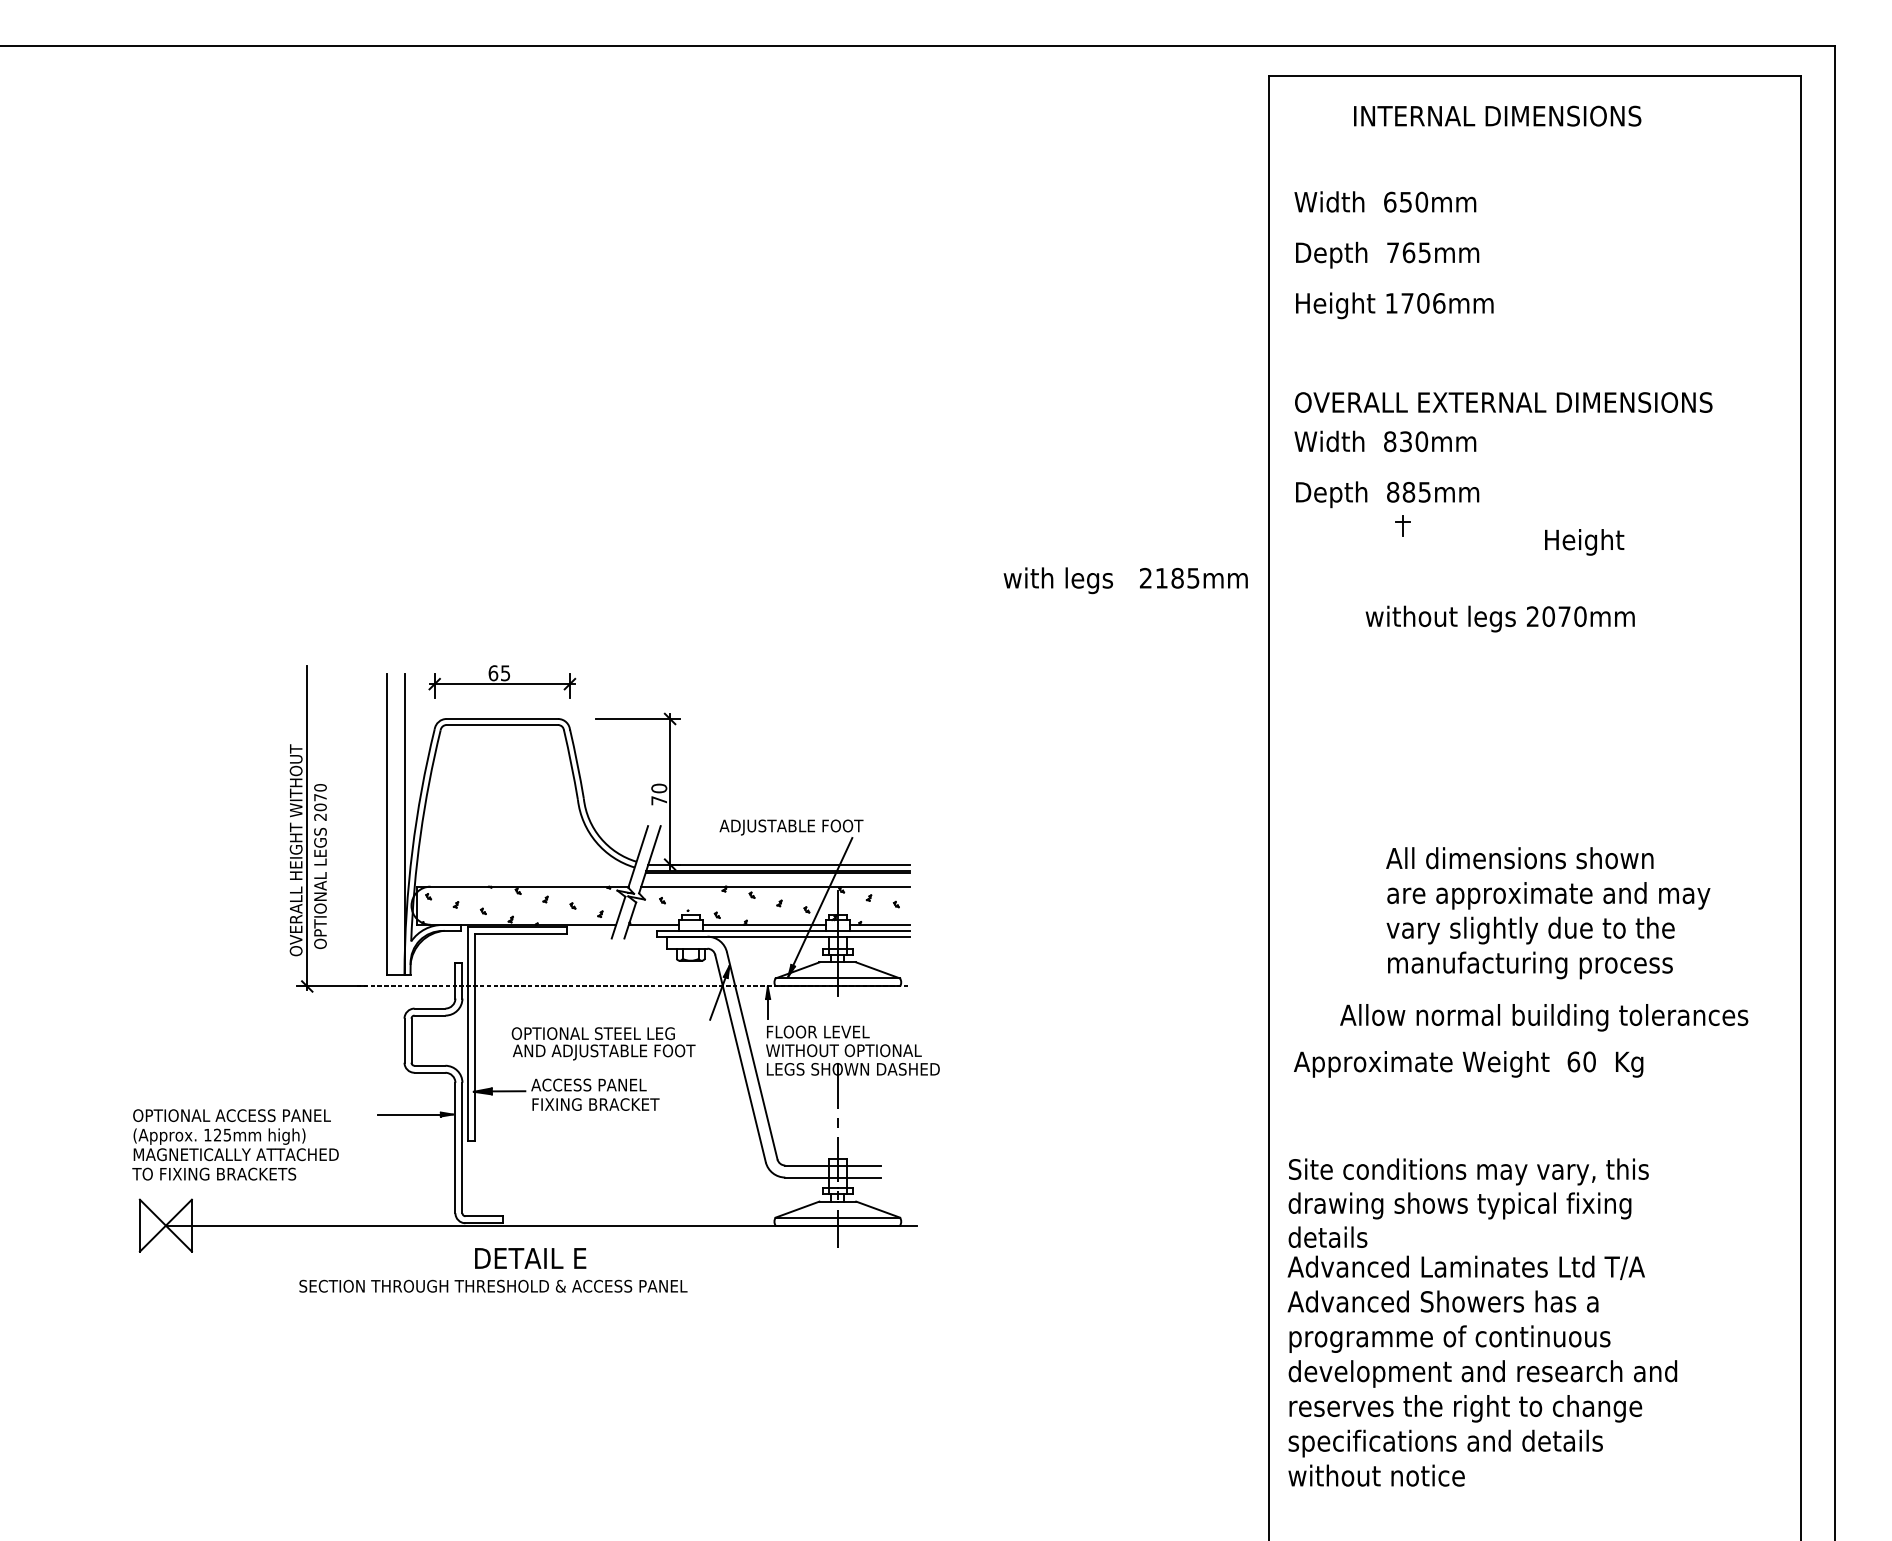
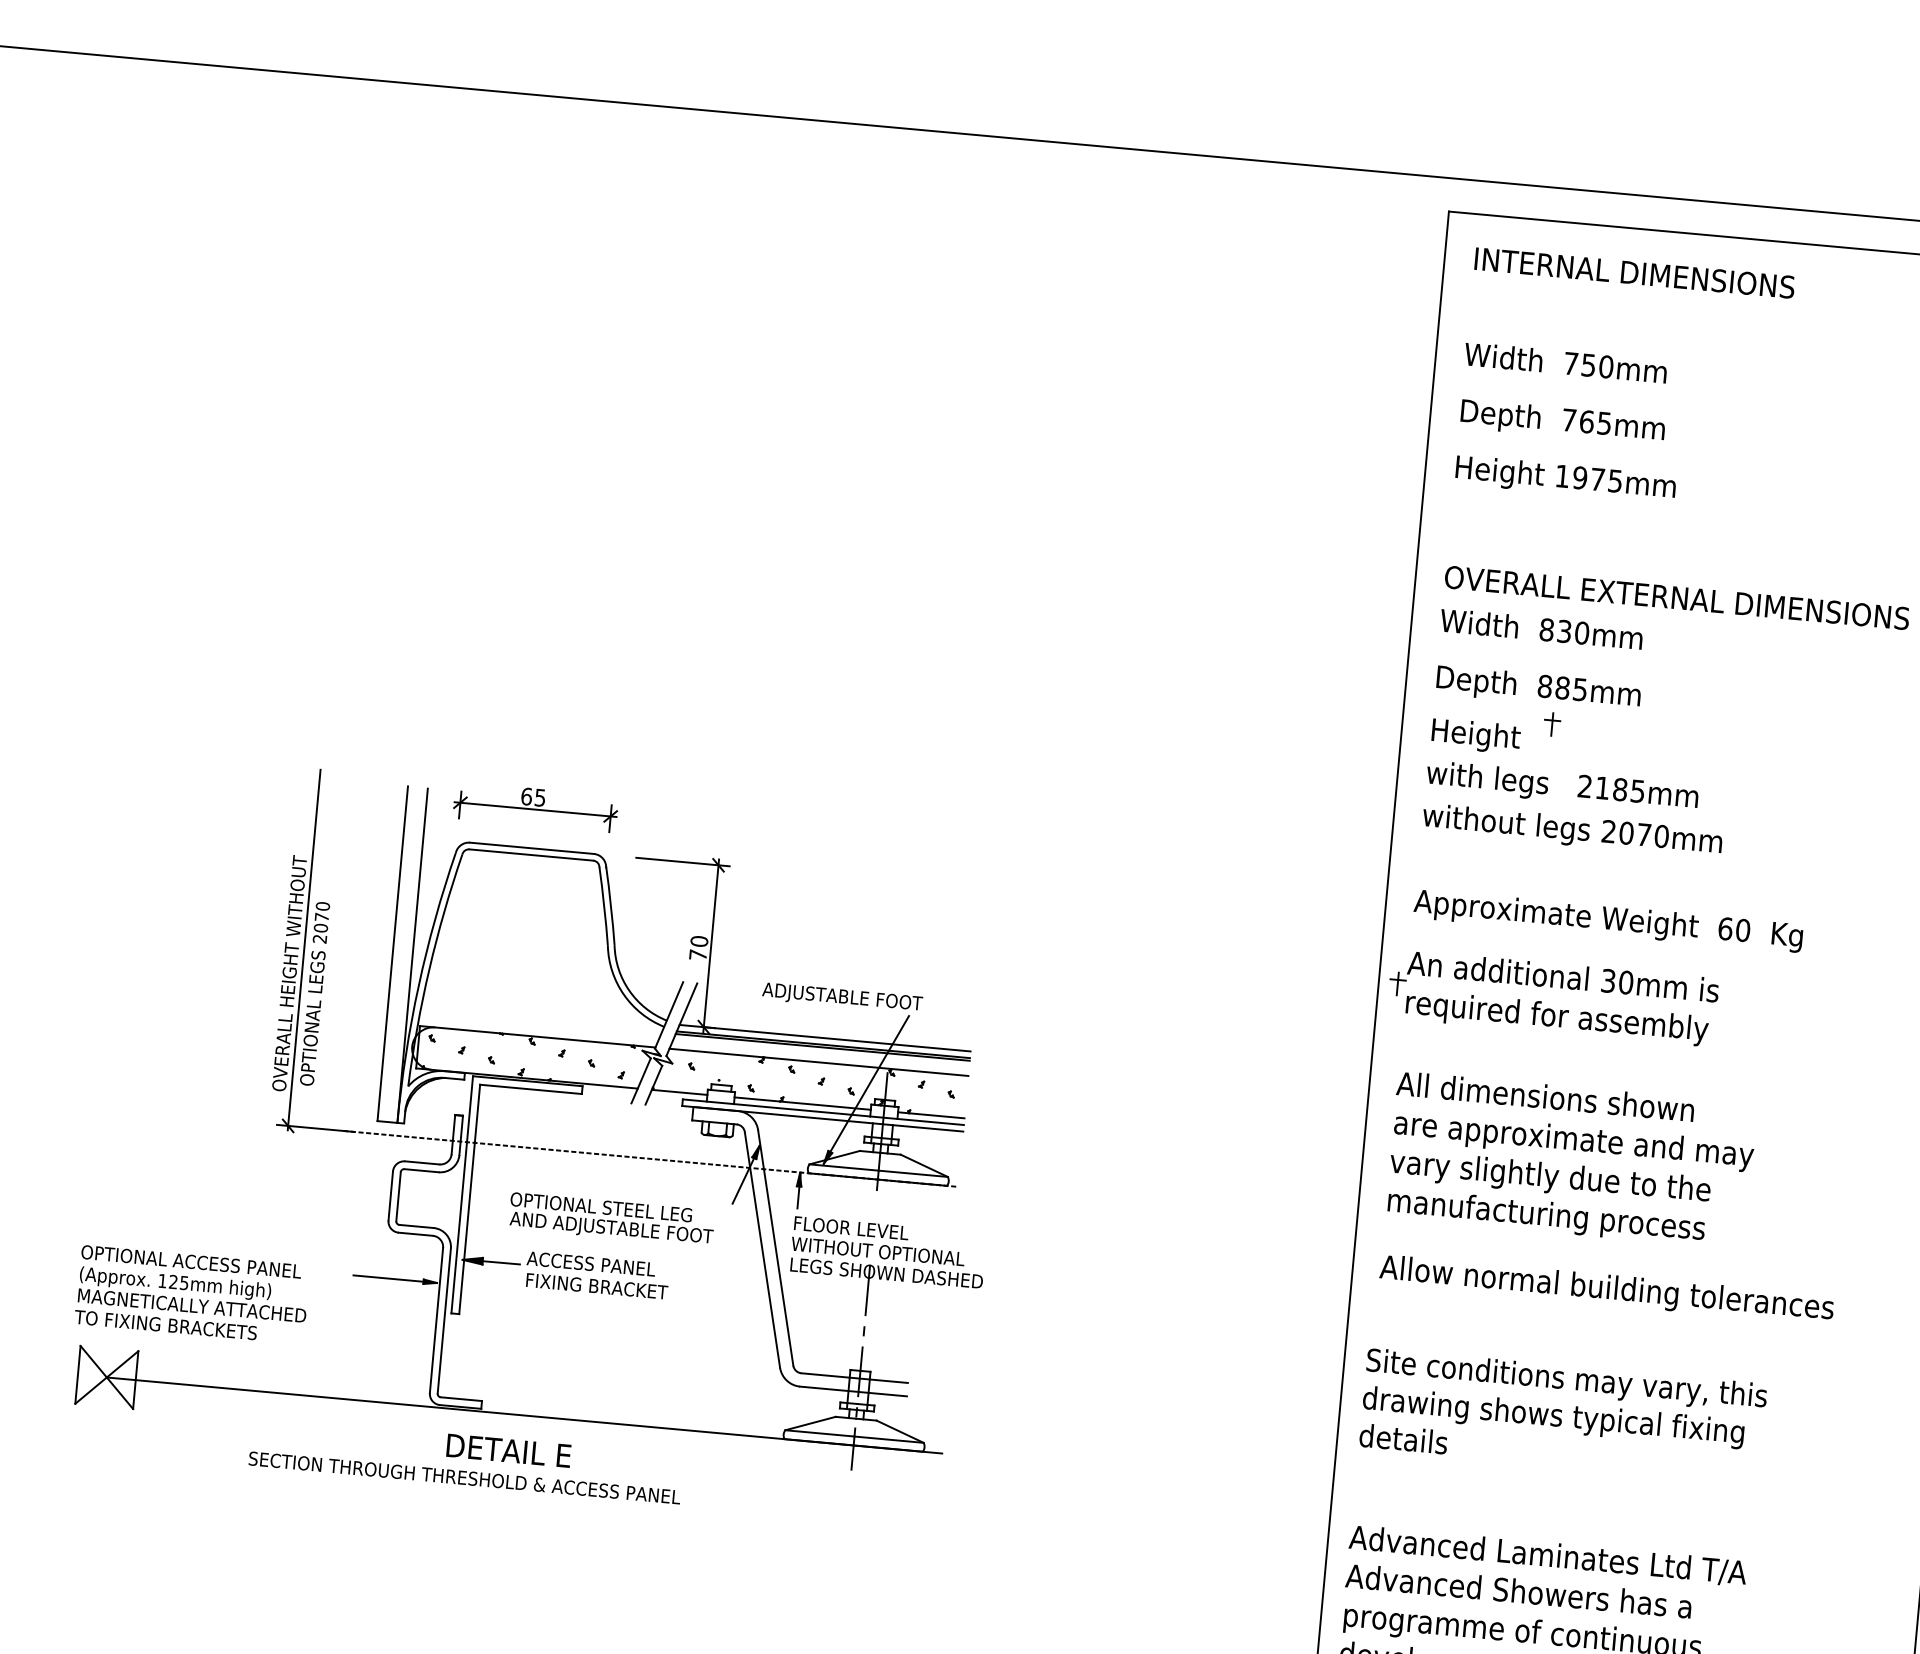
text: (1497, 115) -> (1634, 272), moved
text: (1390, 201) -> (1571, 362), 650mm -> 750mm
text: (1423, 303) -> (1597, 479), 1706mm -> 1975mm
text: (1584, 542) -> (1475, 736), moved
text: (1125, 580) -> (1562, 786), moved
text: (1499, 618) -> (1571, 830), moved
part: (1423, 760) -> (1551, 987), added
text: (1548, 913) -> (1571, 1160), moved
text: (1544, 1017) -> (1607, 1289), moved
text: (1468, 1064) -> (1608, 921), moved
text: (1468, 1202) -> (1563, 1414), moved

